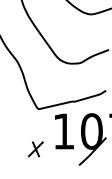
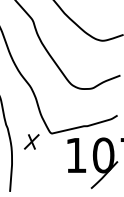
part: (35, 148) -> (31, 141), moved

